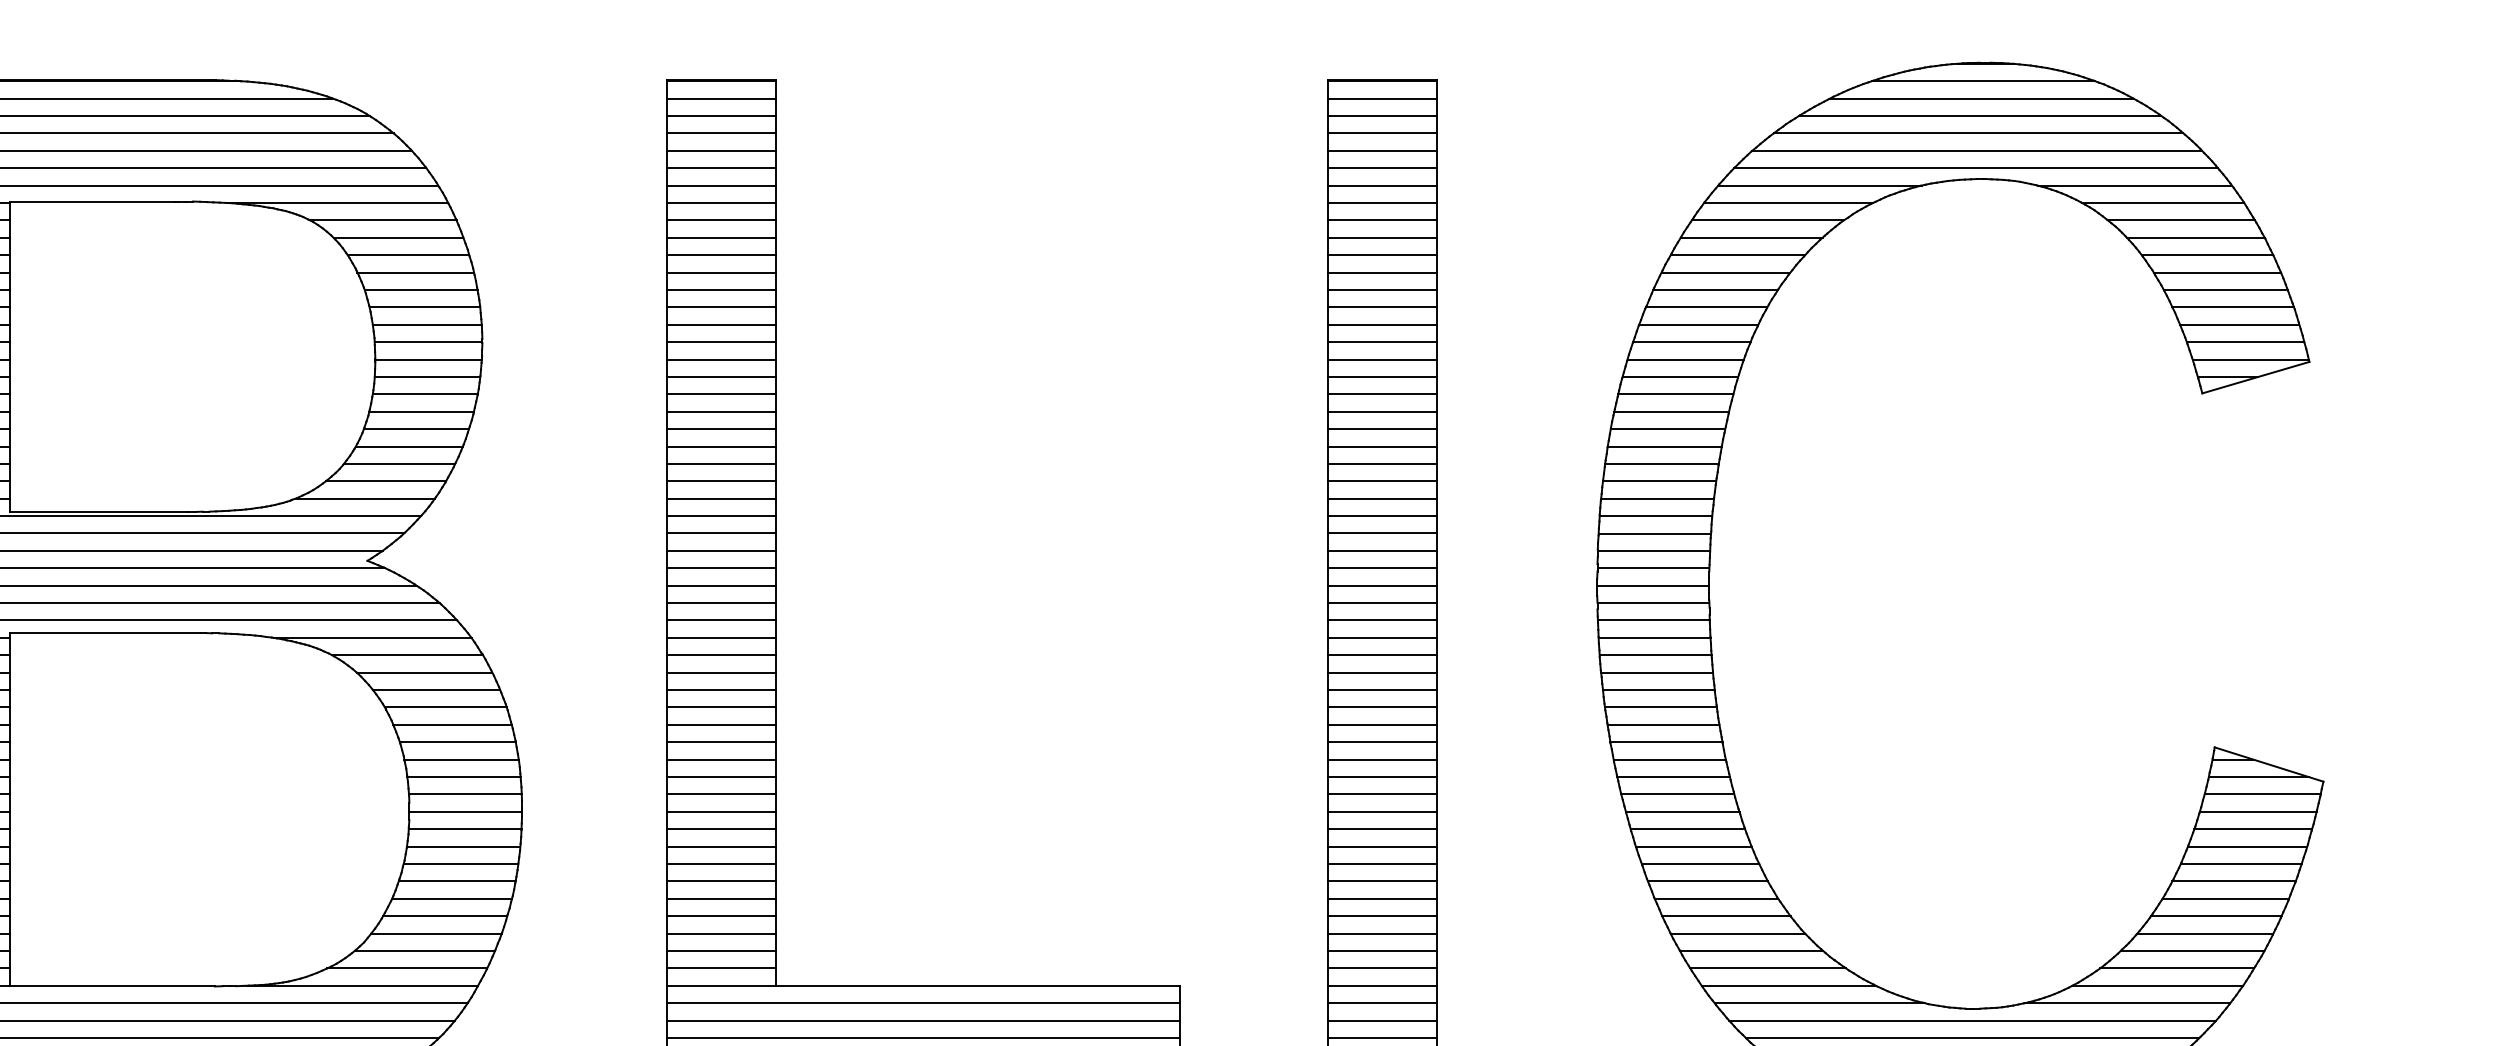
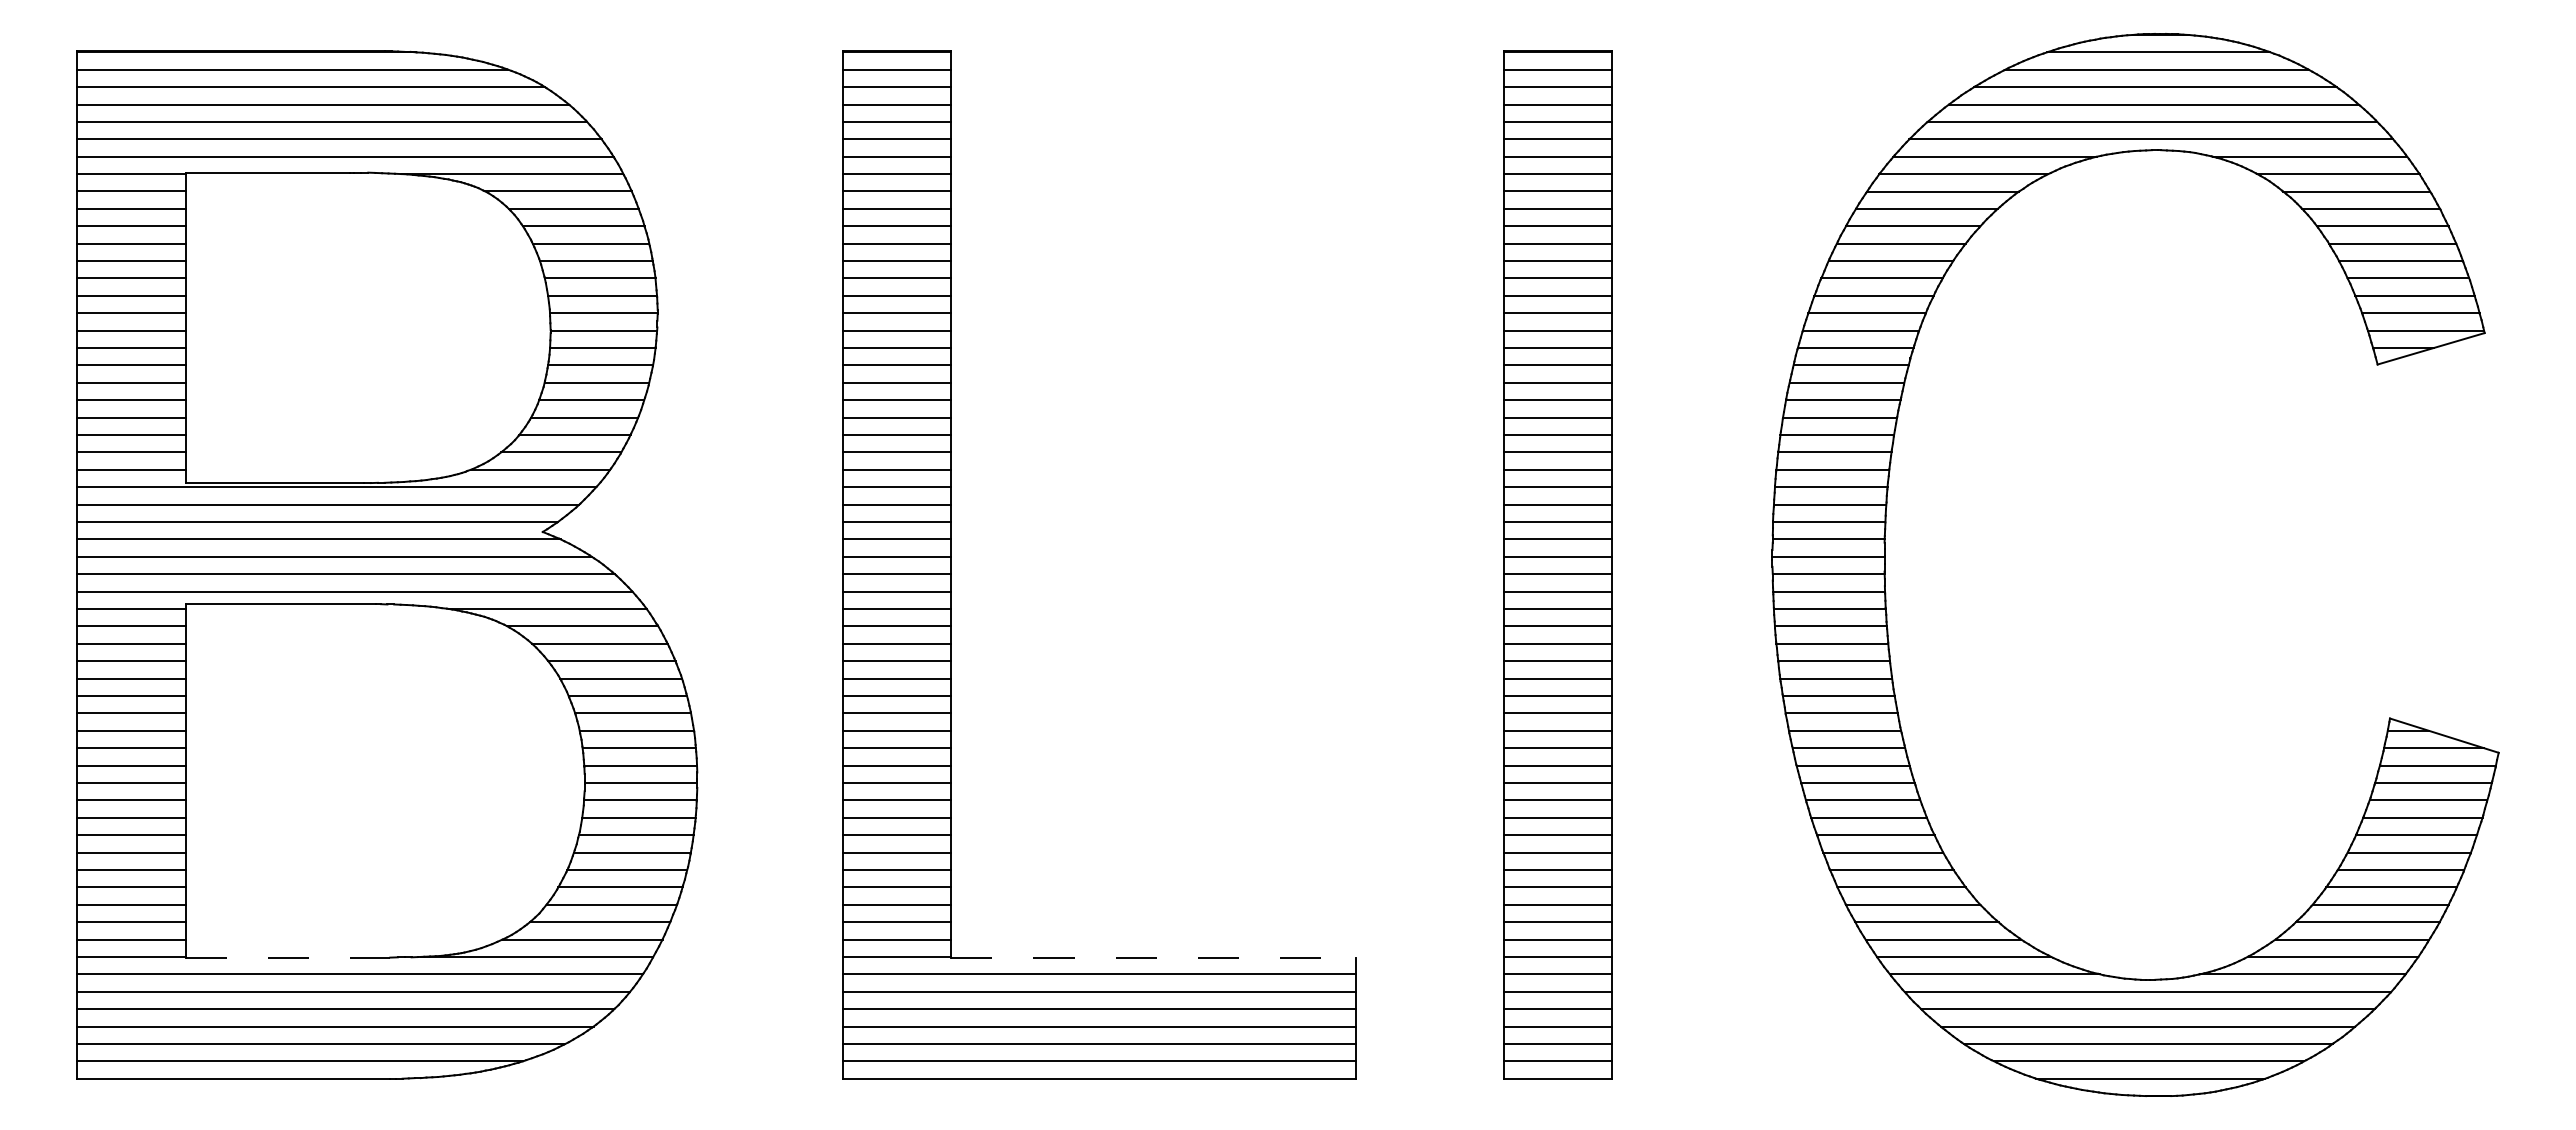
line: (113, 986) -> (288, 957), solid -> dashed
line: (978, 986) -> (1153, 957), solid -> dashed

